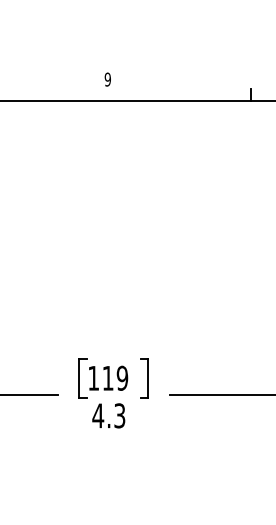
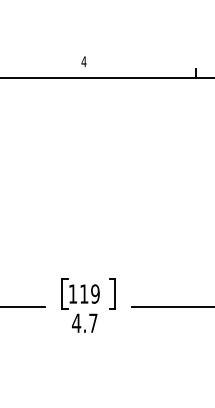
text: (107, 79) -> (83, 61), 9 -> 4
text: (120, 416) -> (93, 323), 4.3 -> 4.7

